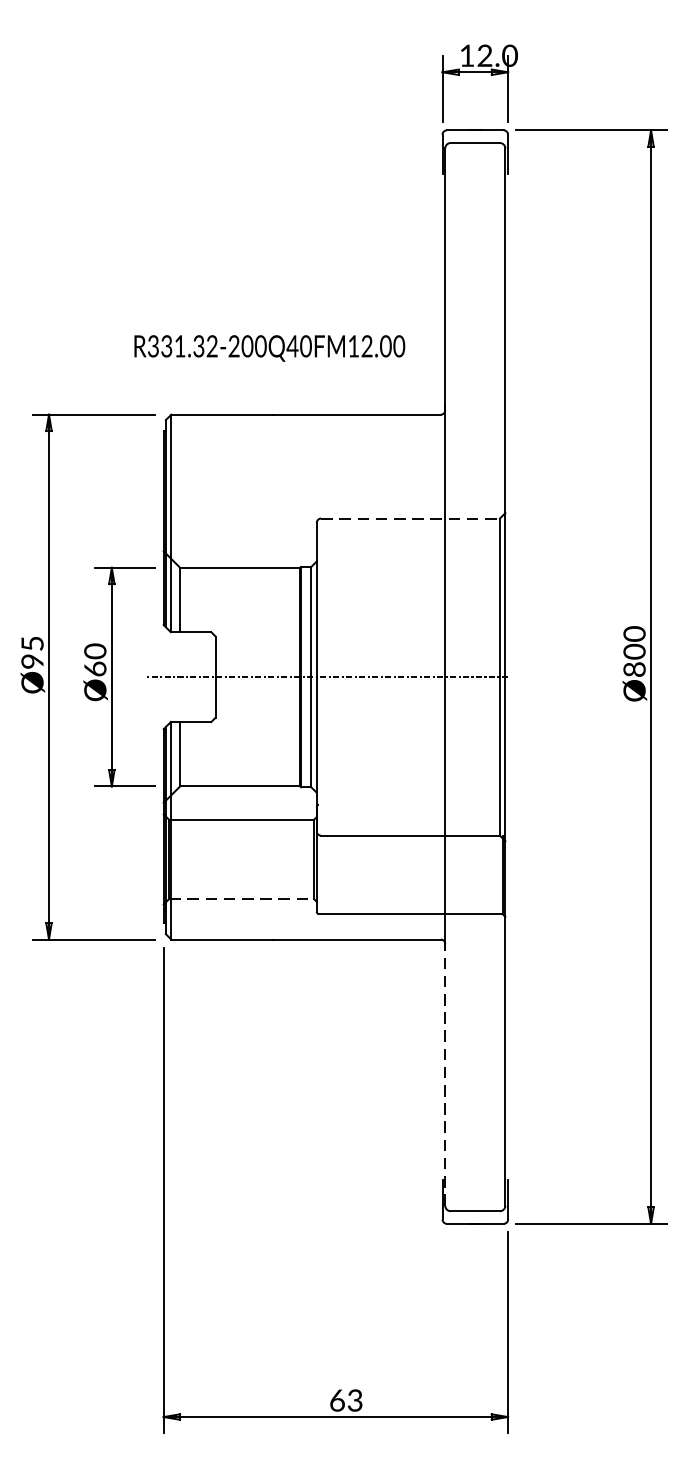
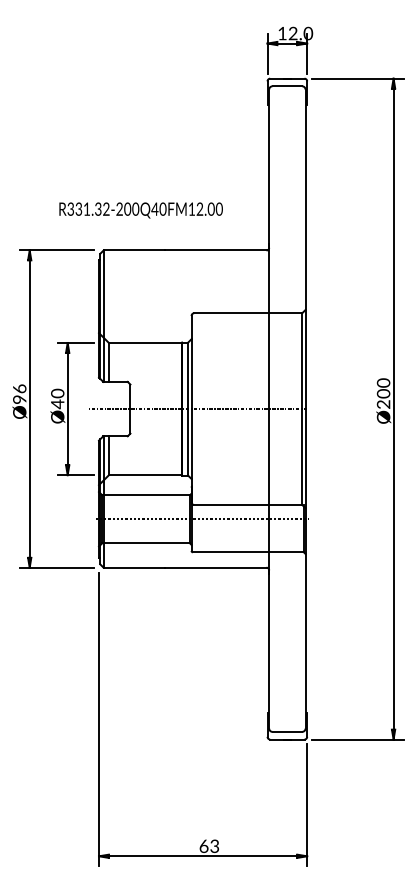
text: (268, 348) -> (140, 210), moved
line: (411, 518) -> (248, 313), dashed -> solid
text: (32, 643) -> (19, 388), Ø95 -> Ø96
text: (94, 669) -> (57, 404), Ø60 -> Ø40
text: (636, 669) -> (384, 404), Ø800 -> Ø200
line: (333, 859) -> (201, 519), added
line: (242, 899) -> (146, 543), dashed -> solid
line: (445, 1073) -> (269, 648), dashed -> solid

